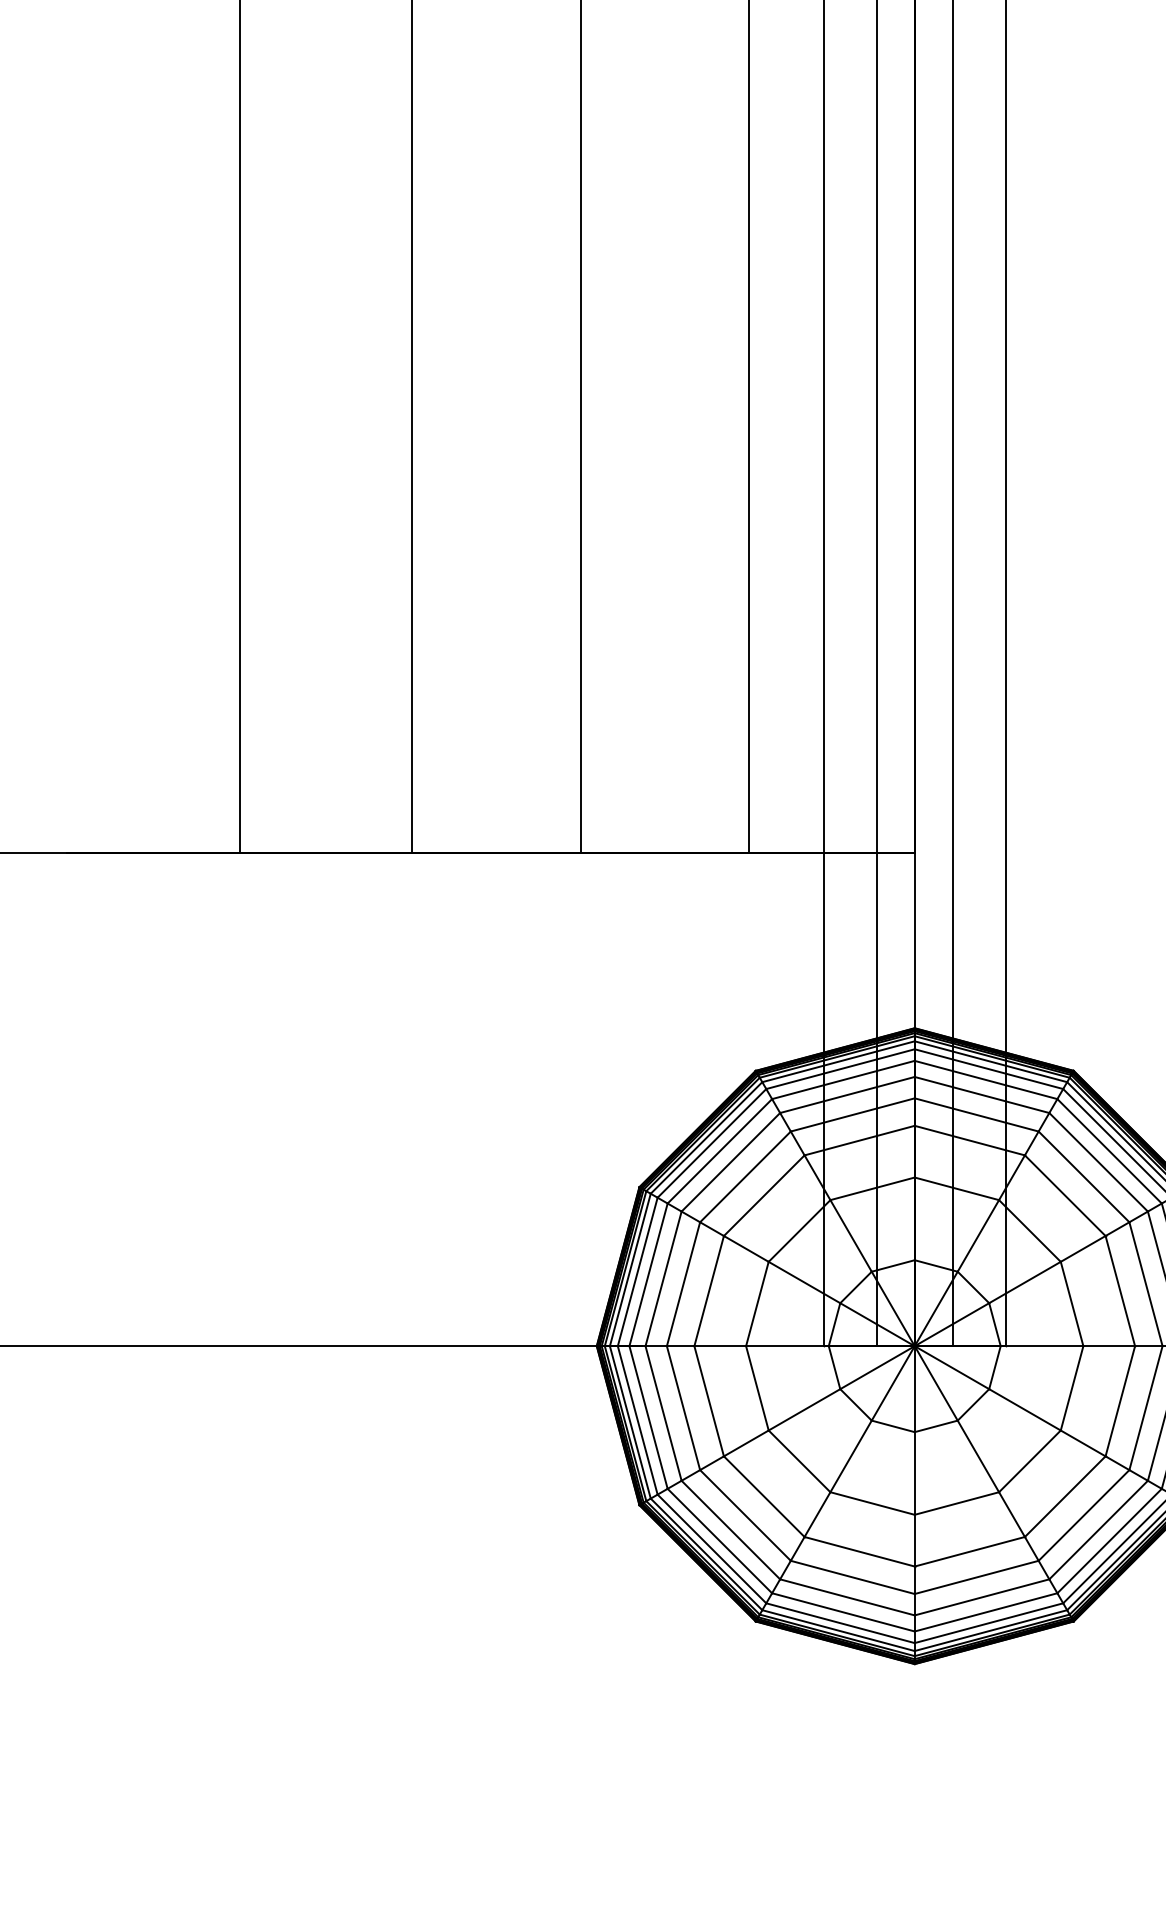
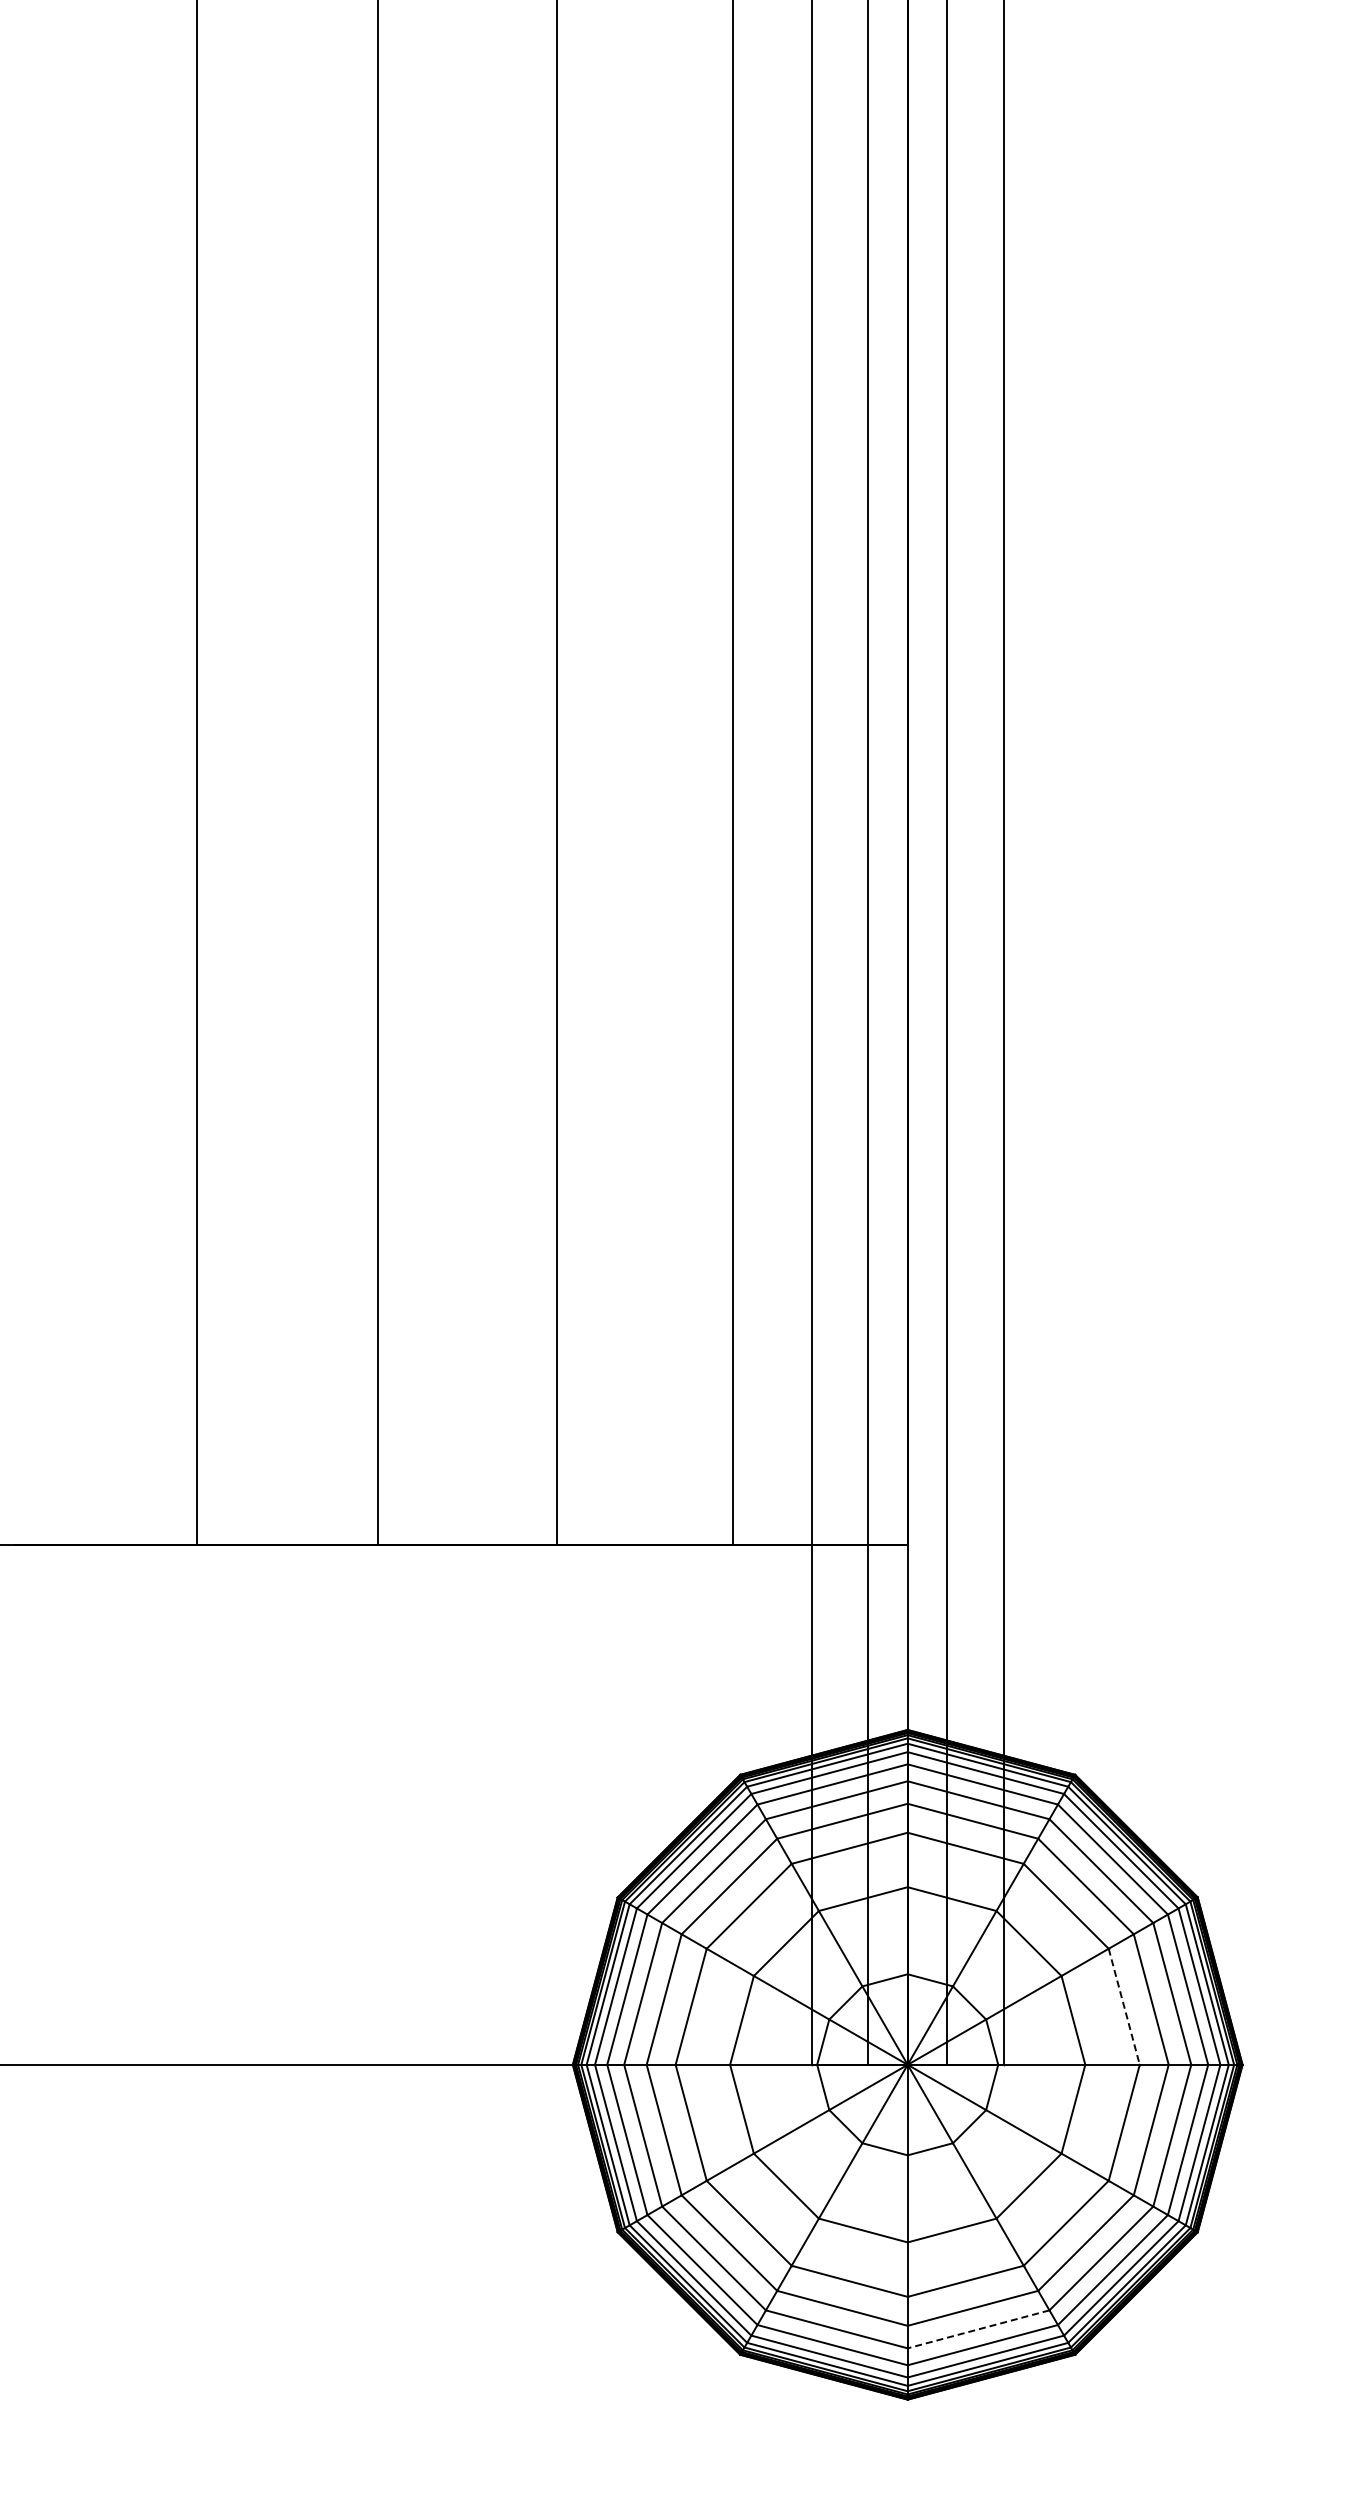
line: (1120, 1291) -> (1124, 2007), solid -> dashed
line: (981, 1597) -> (978, 2329), solid -> dashed

